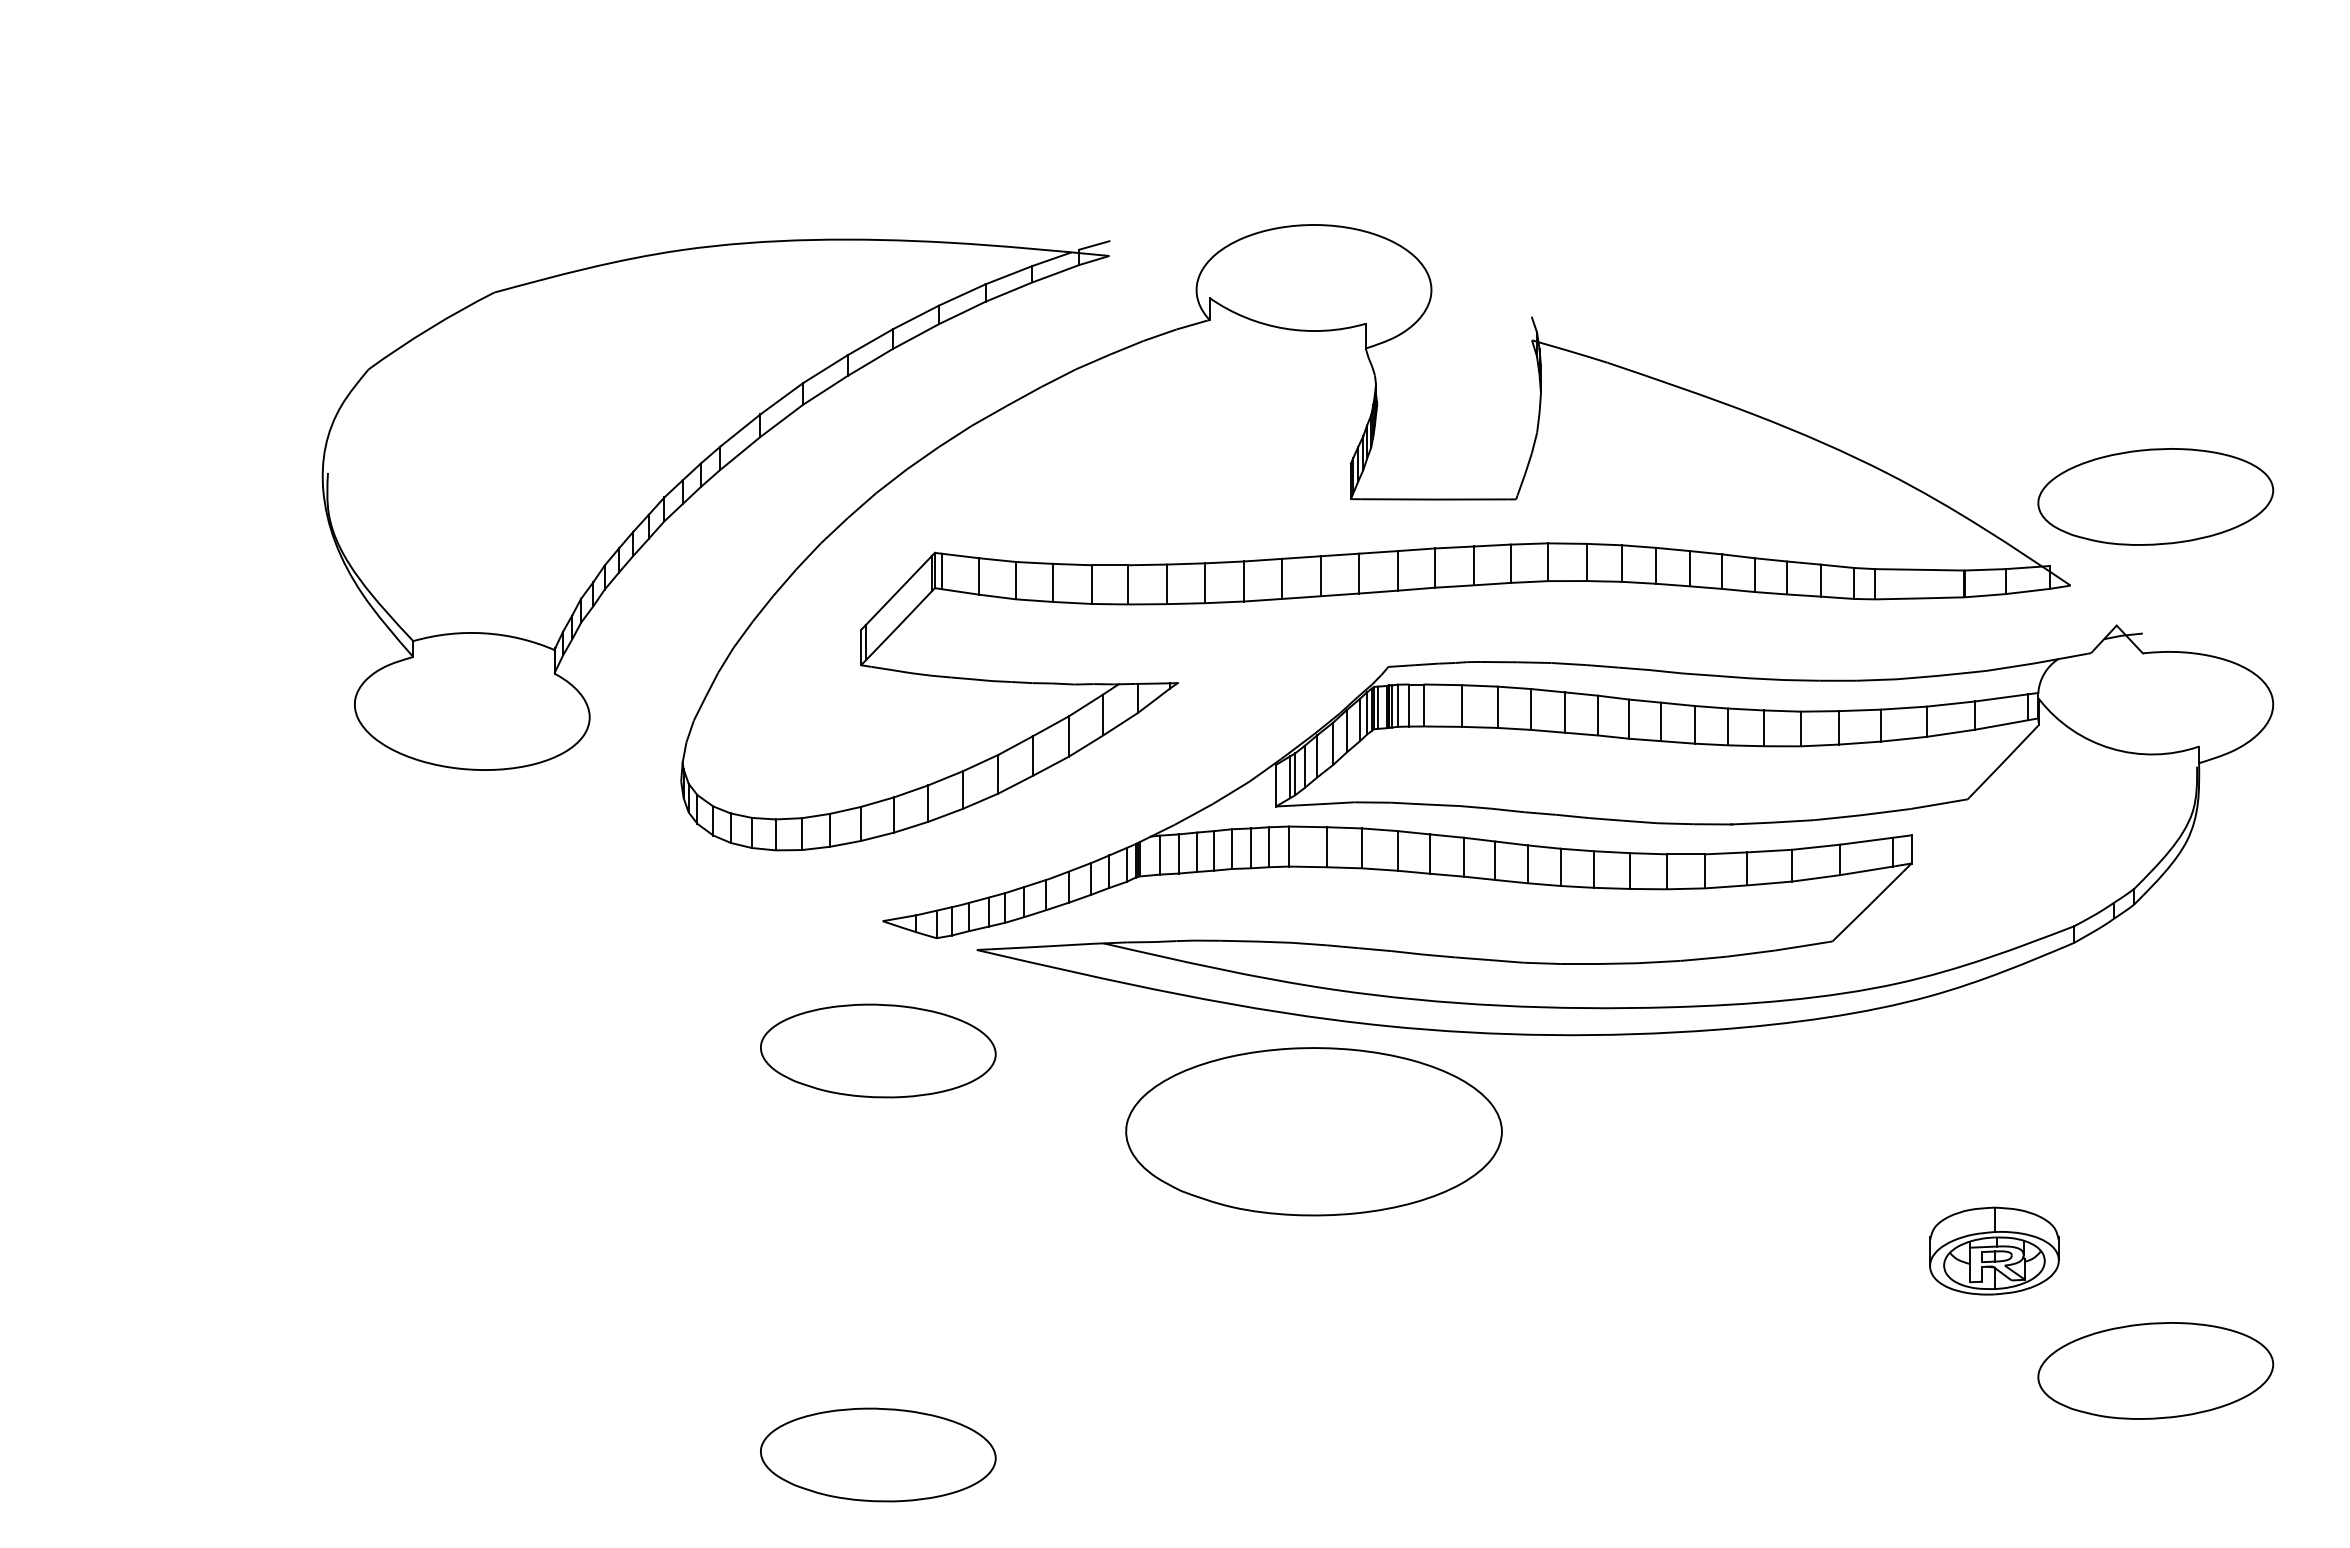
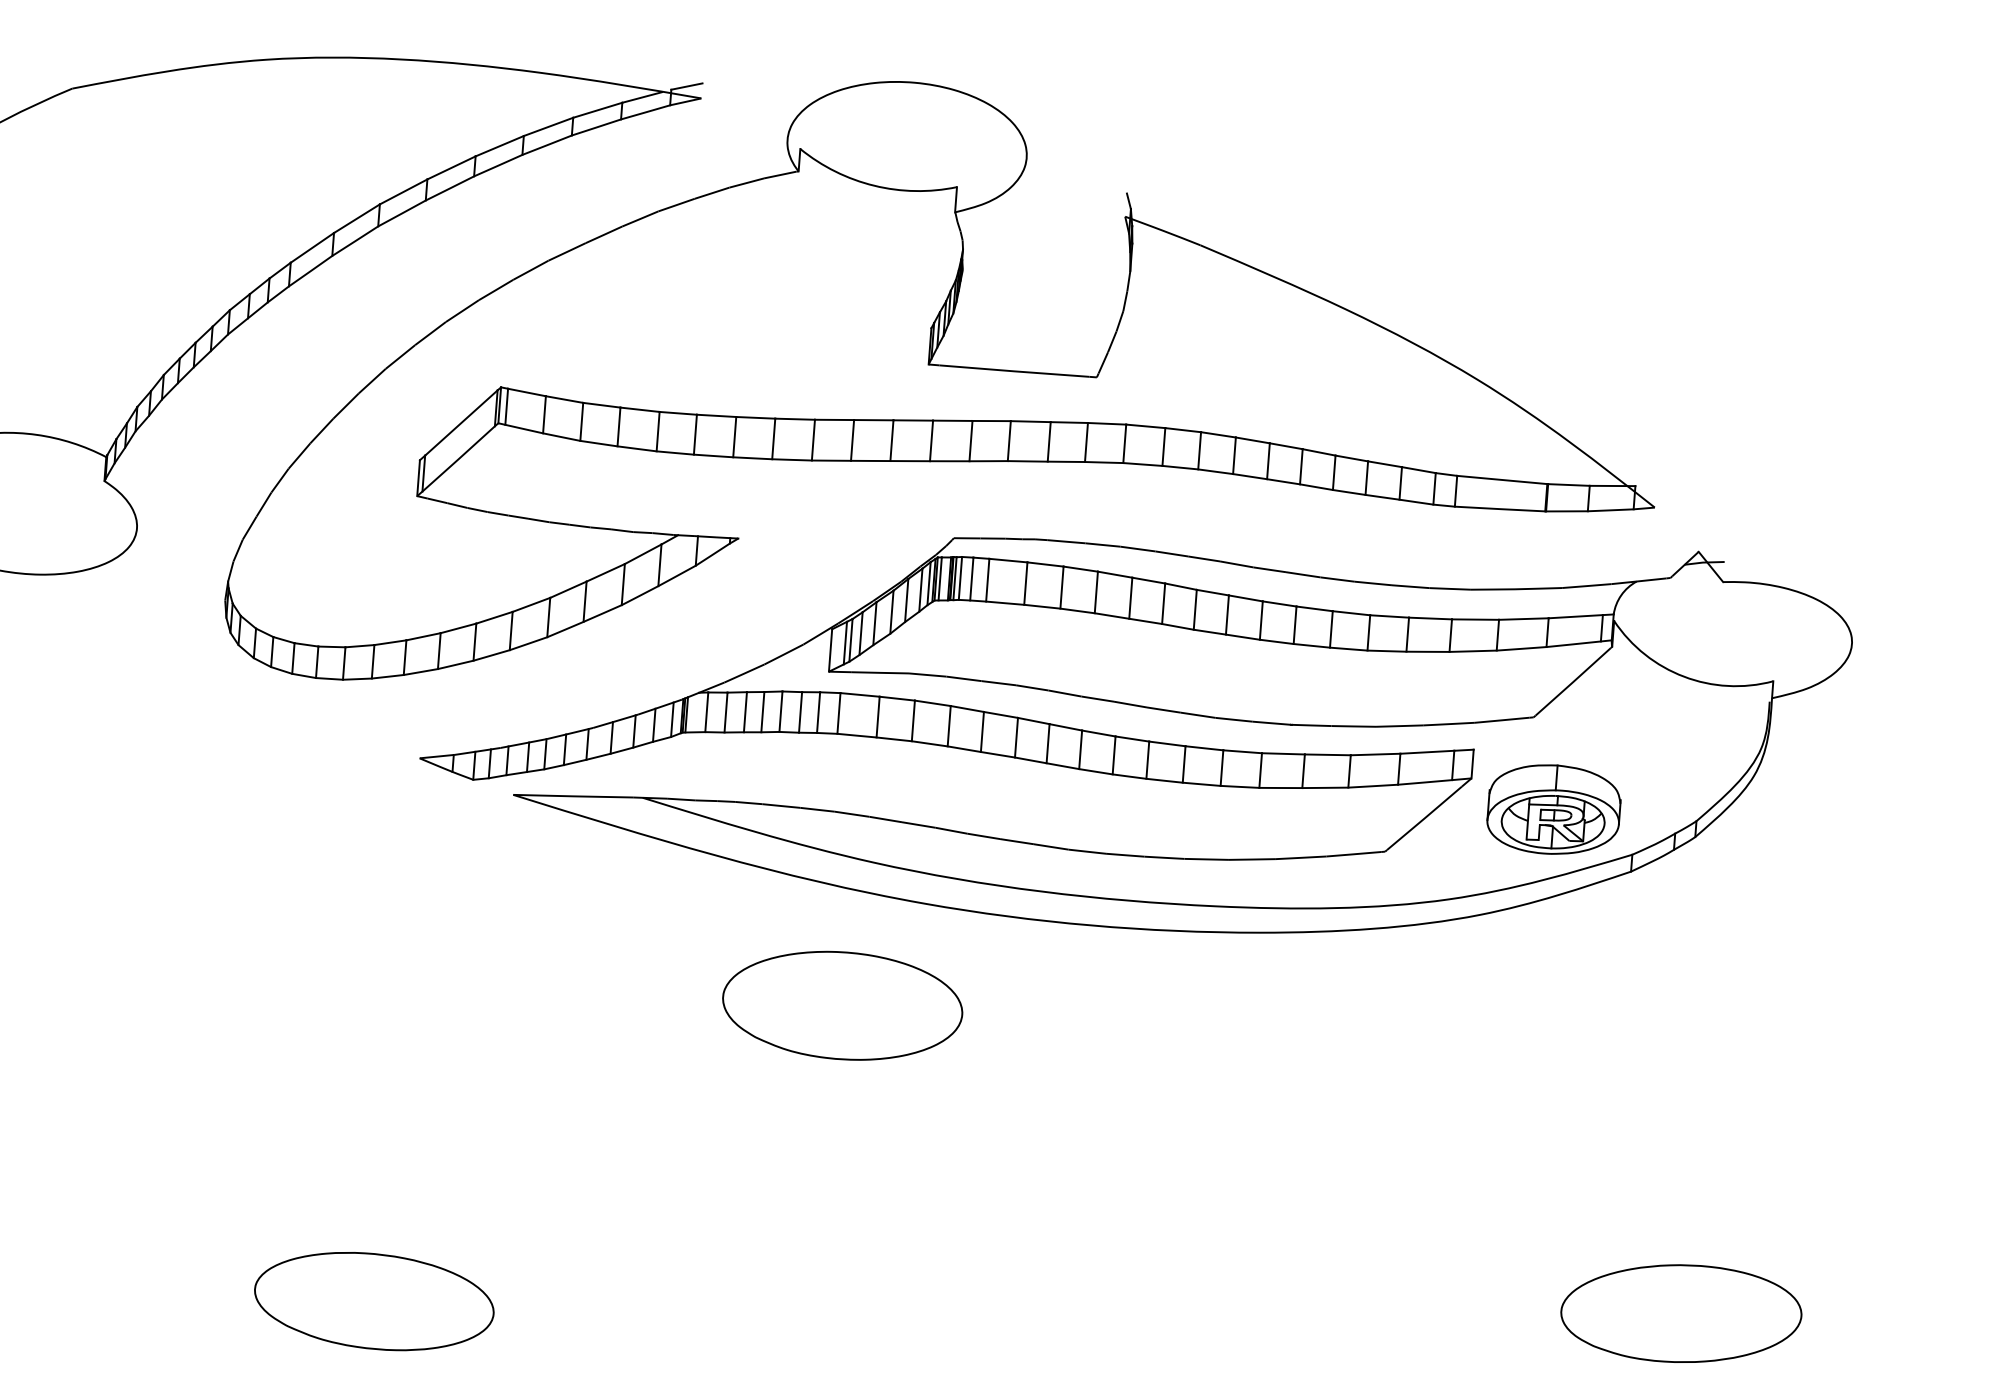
part: (2155, 496) -> (1748, 423), removed
part: (878, 1050) -> (405, 889), removed
part: (1313, 1131) -> (842, 1005), size x0.62
part: (1994, 1250) -> (1554, 809), moved

